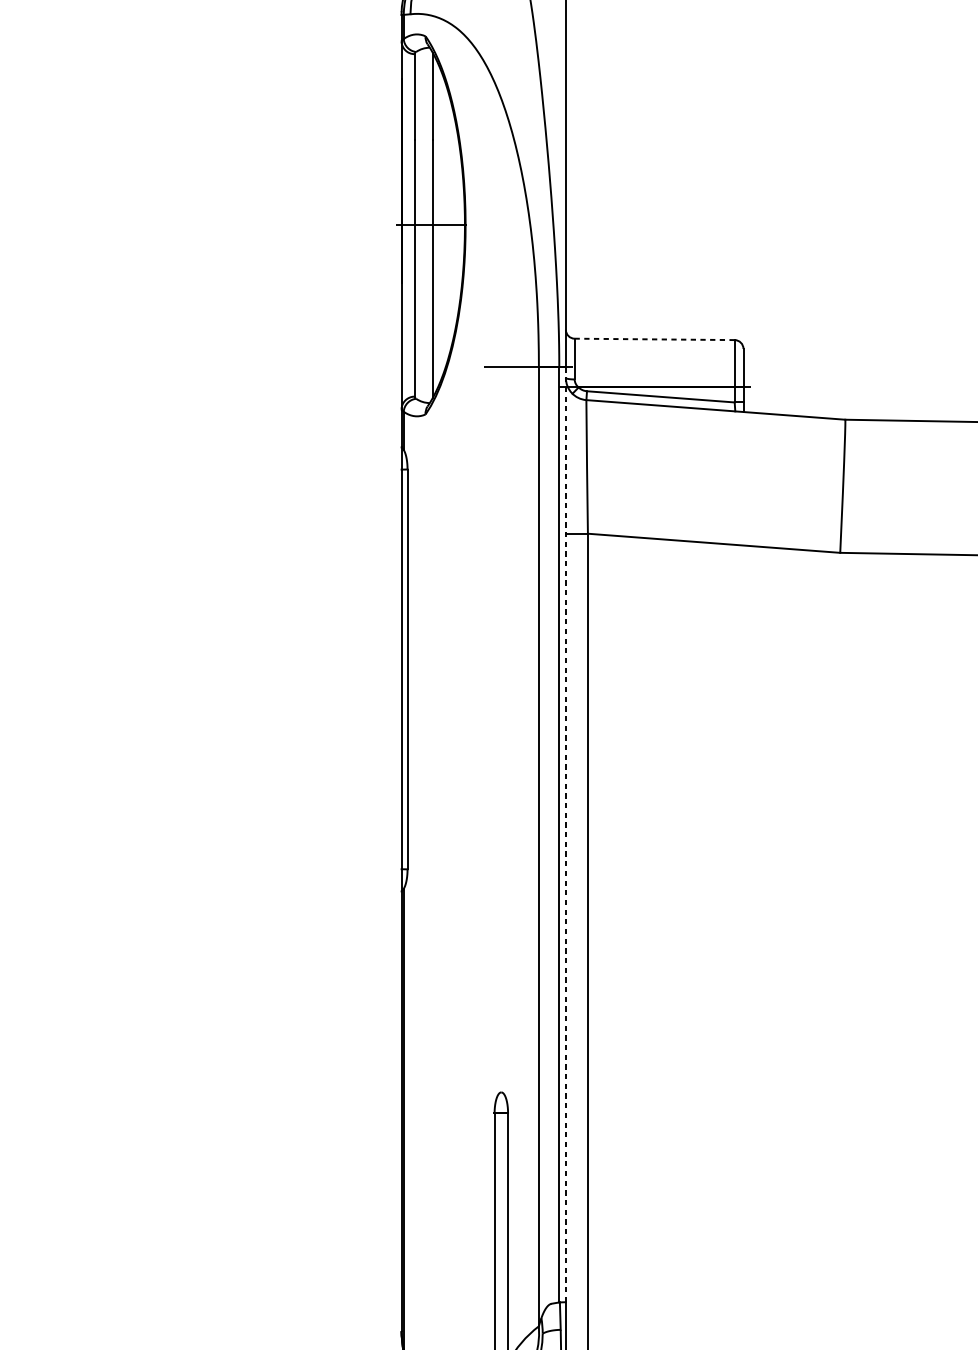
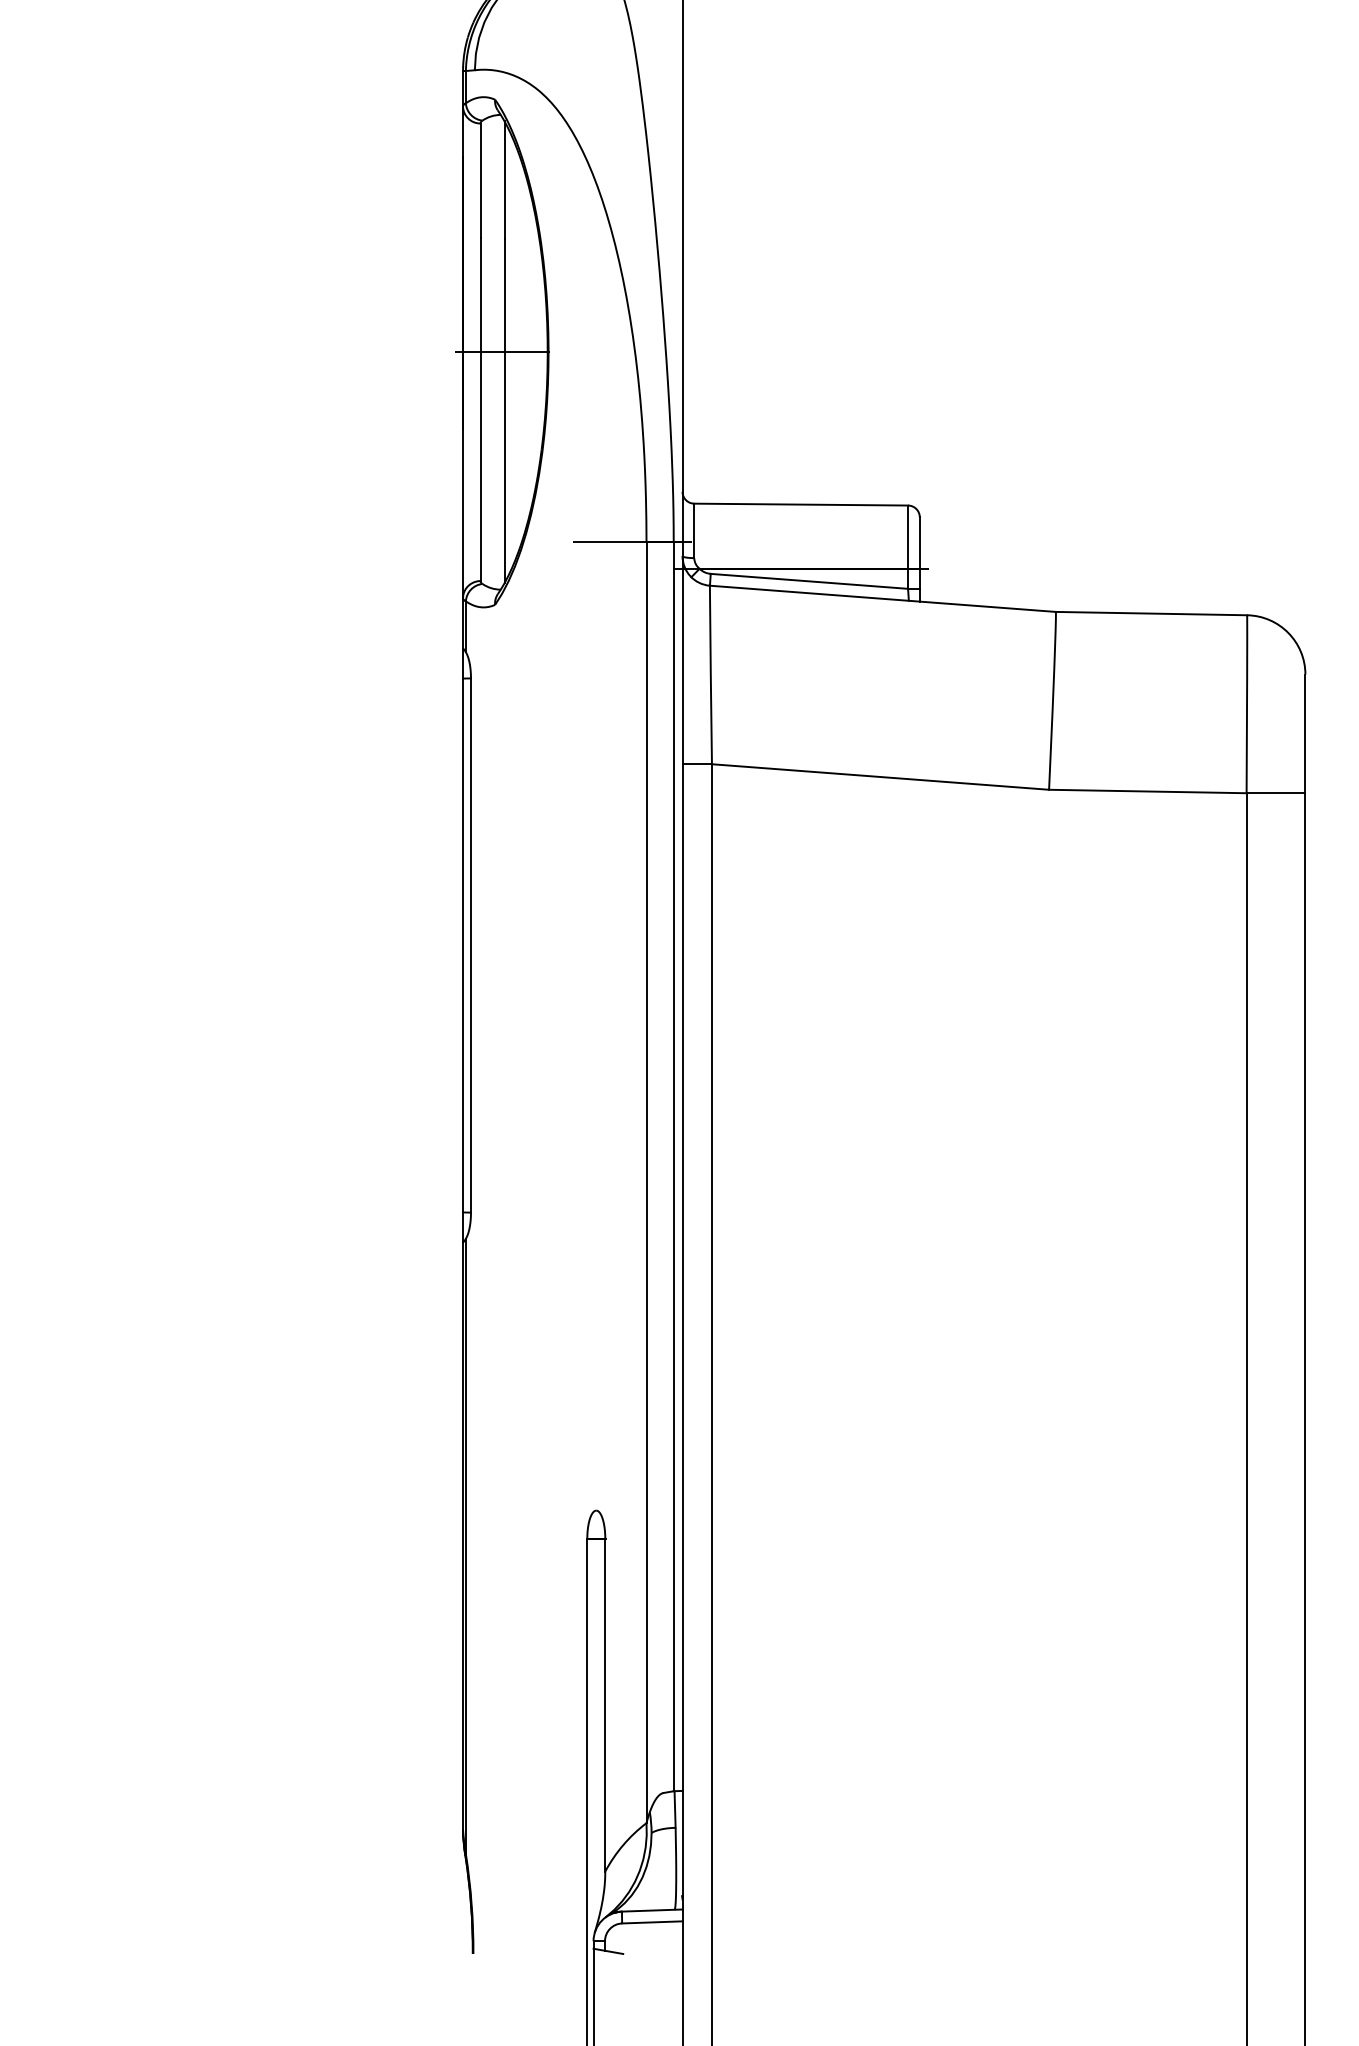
line: (654, 339) -> (801, 504), dashed -> solid
line: (565, 835) -> (682, 1167), dashed -> solid

